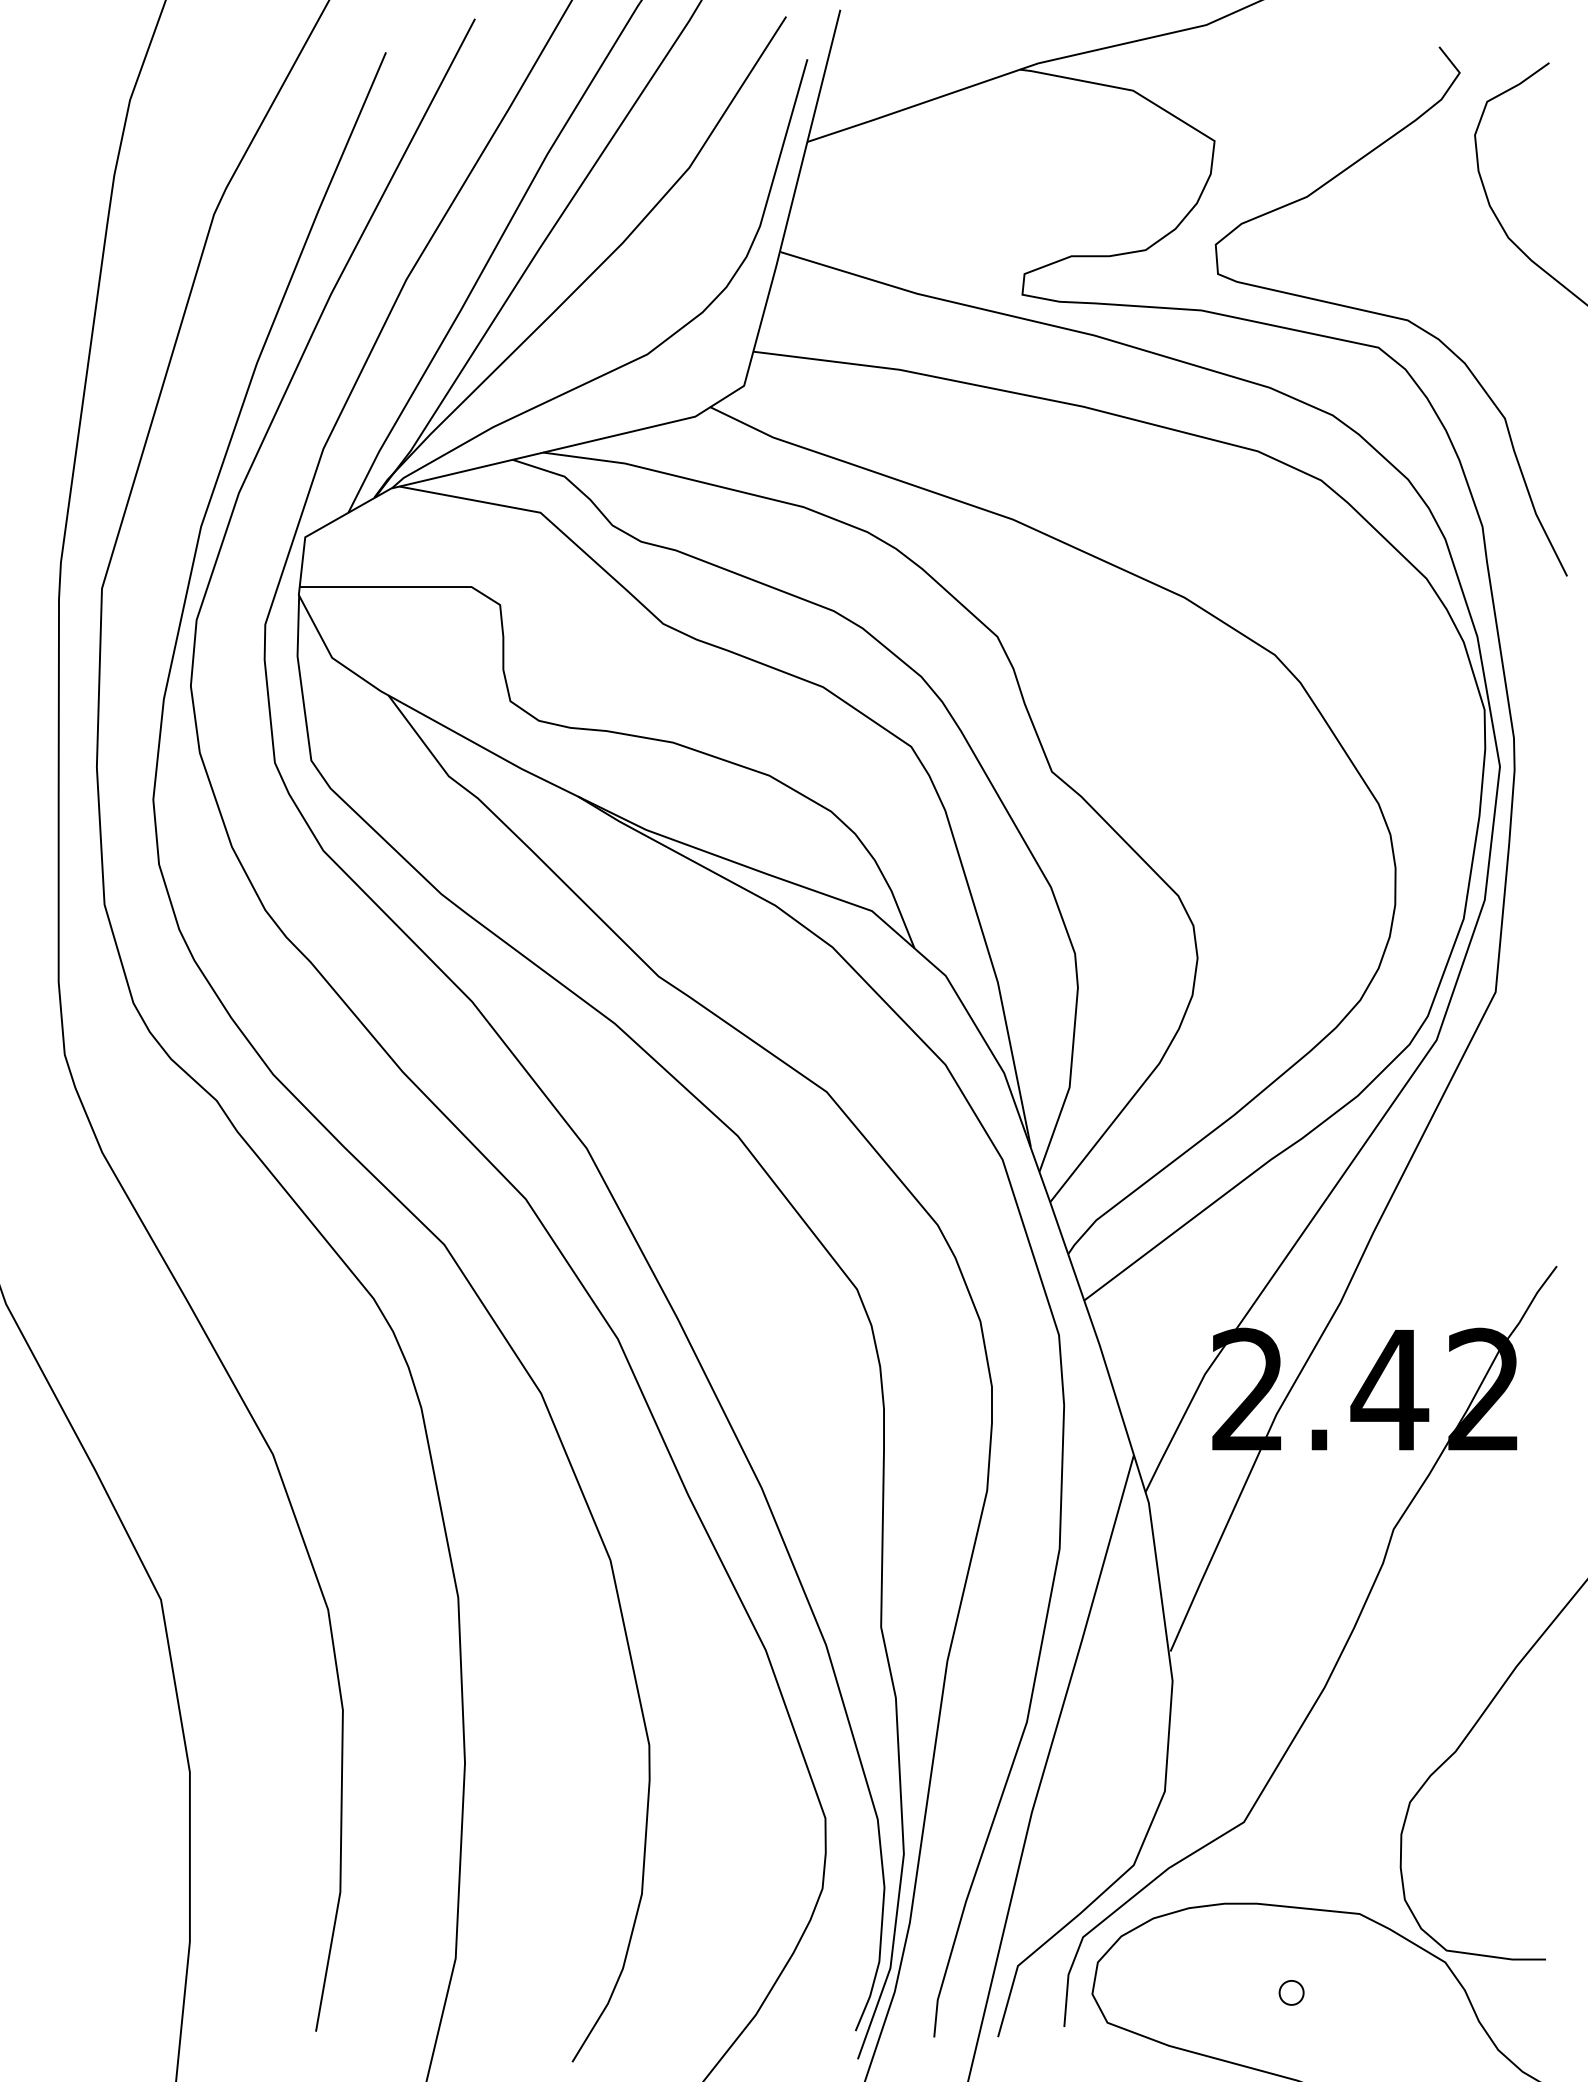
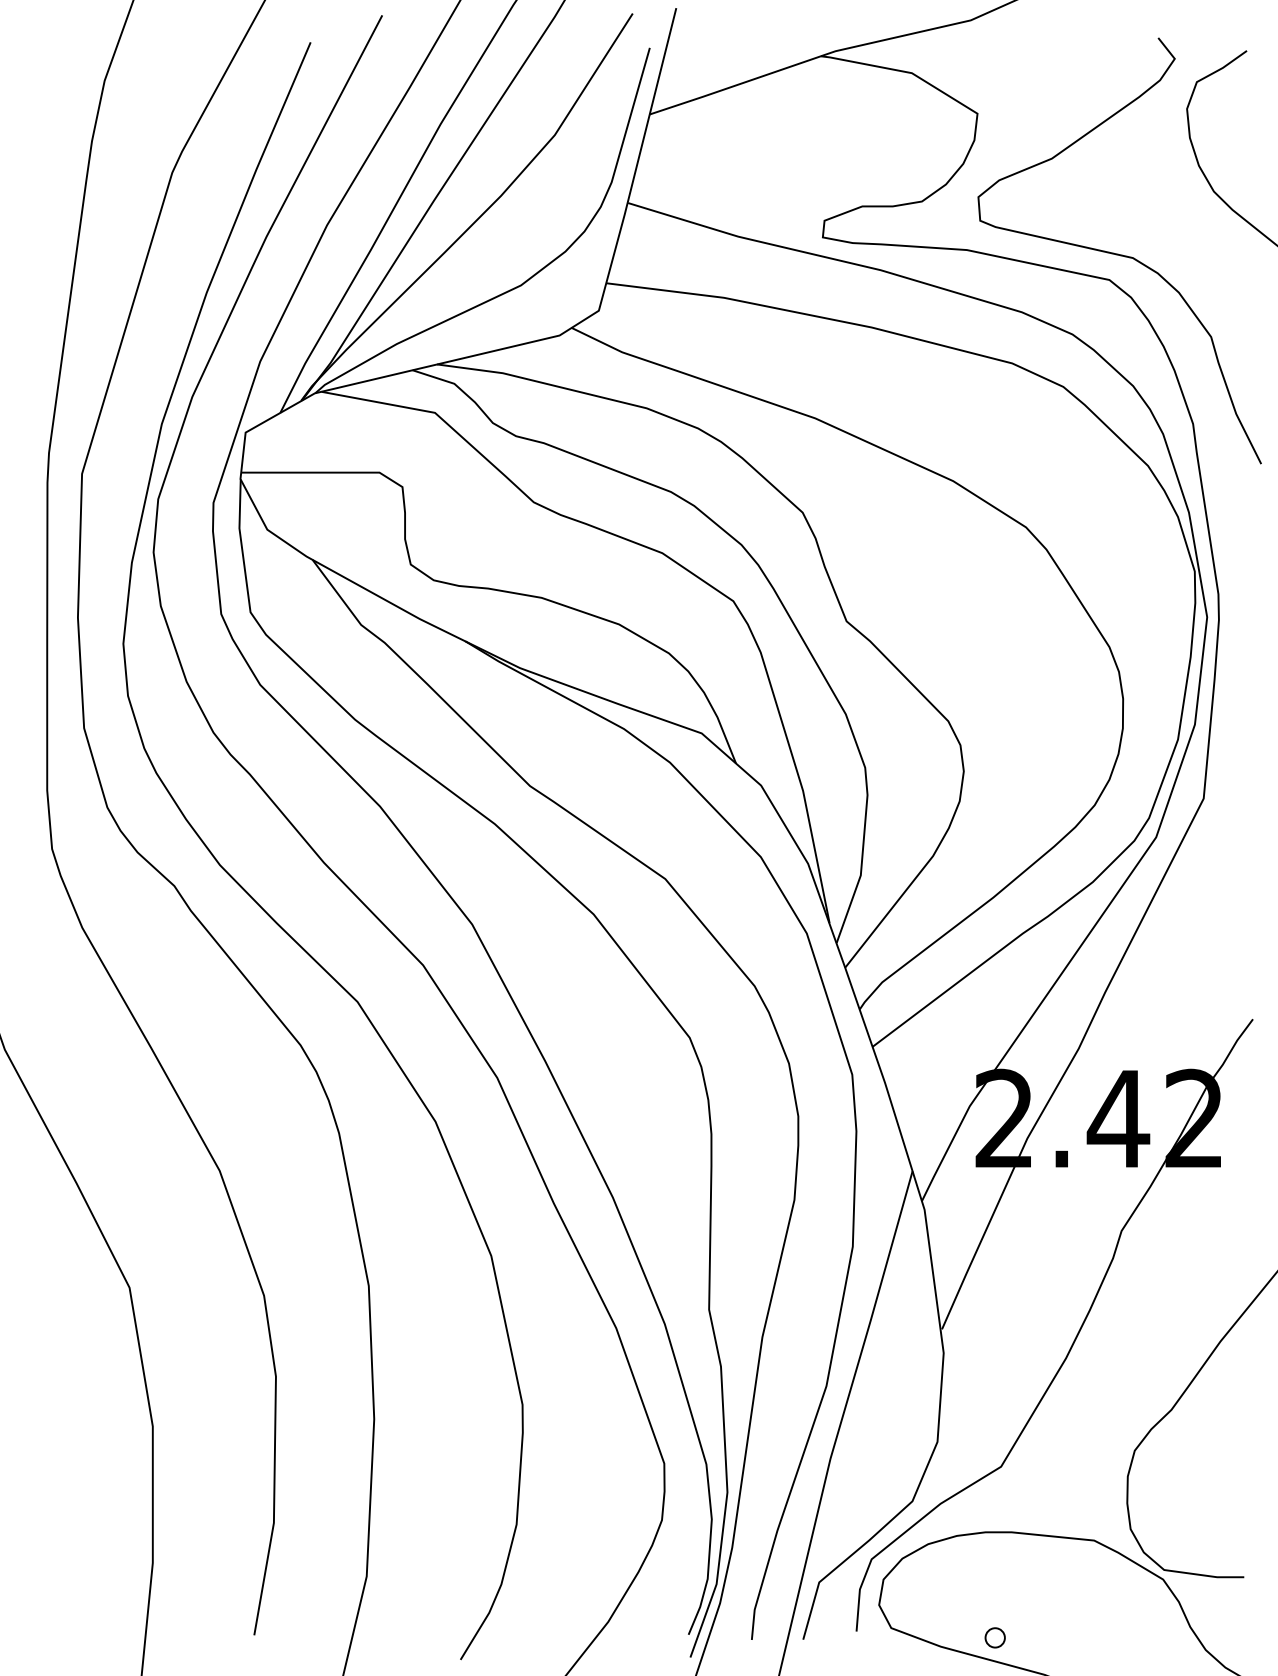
part: (1291, 1992) -> (995, 1637), moved

